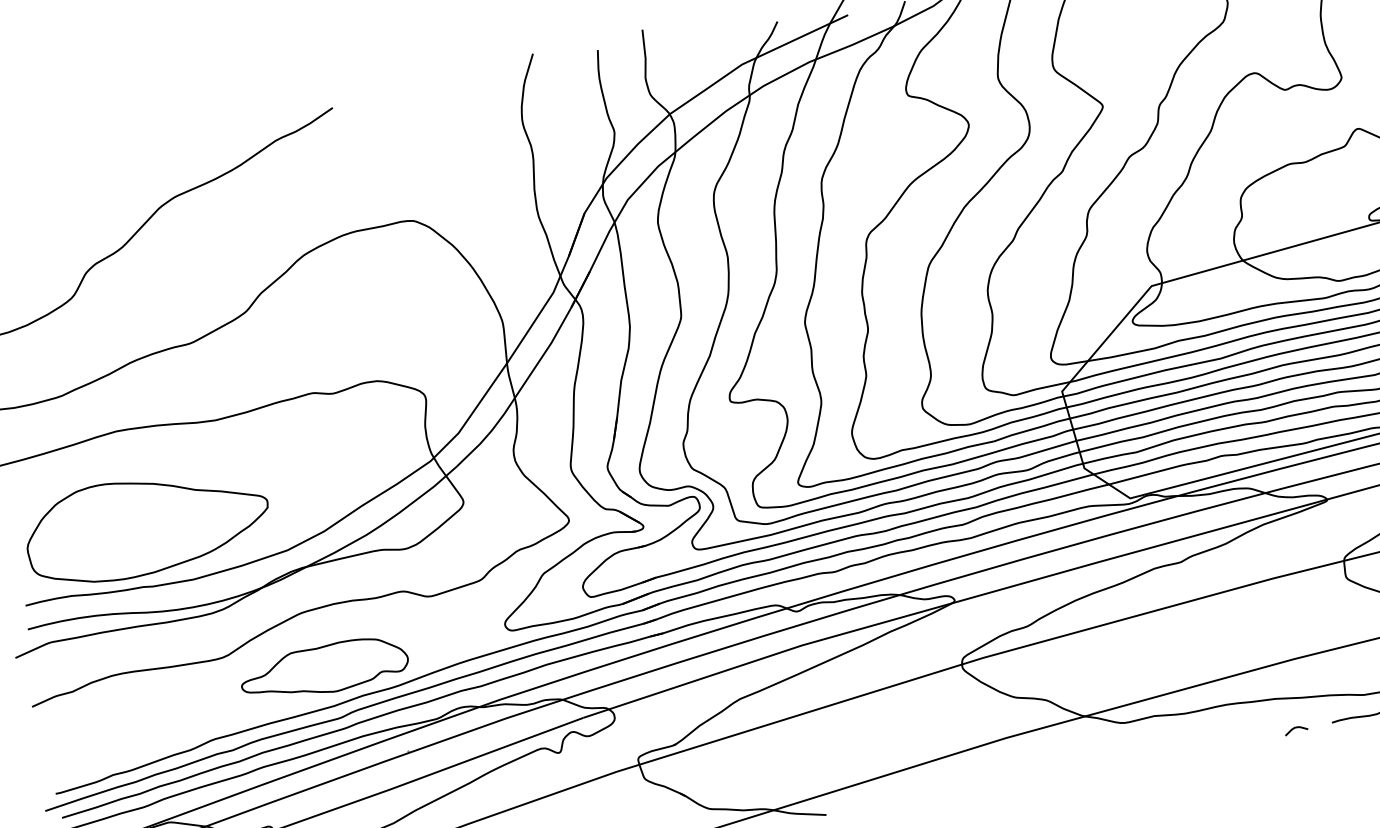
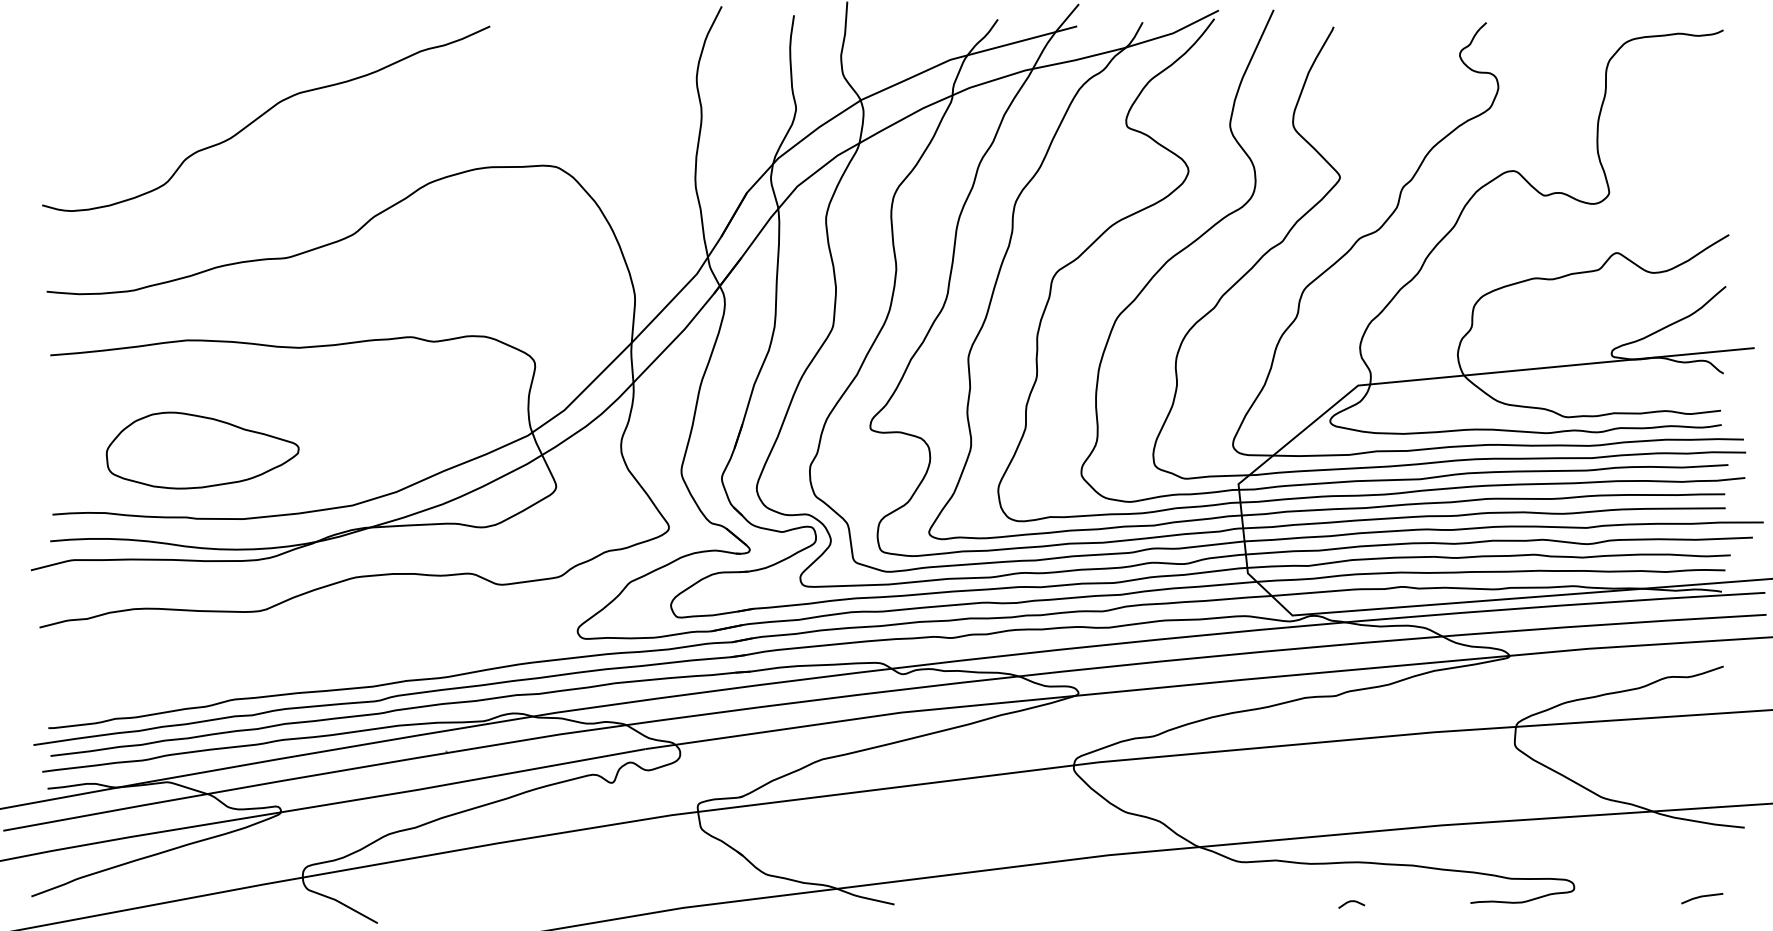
part: (147, 525) -> (202, 450), size x0.7
part: (324, 668) -> (369, 643), removed
curve: (1295, 728) -> (1351, 902), moved

